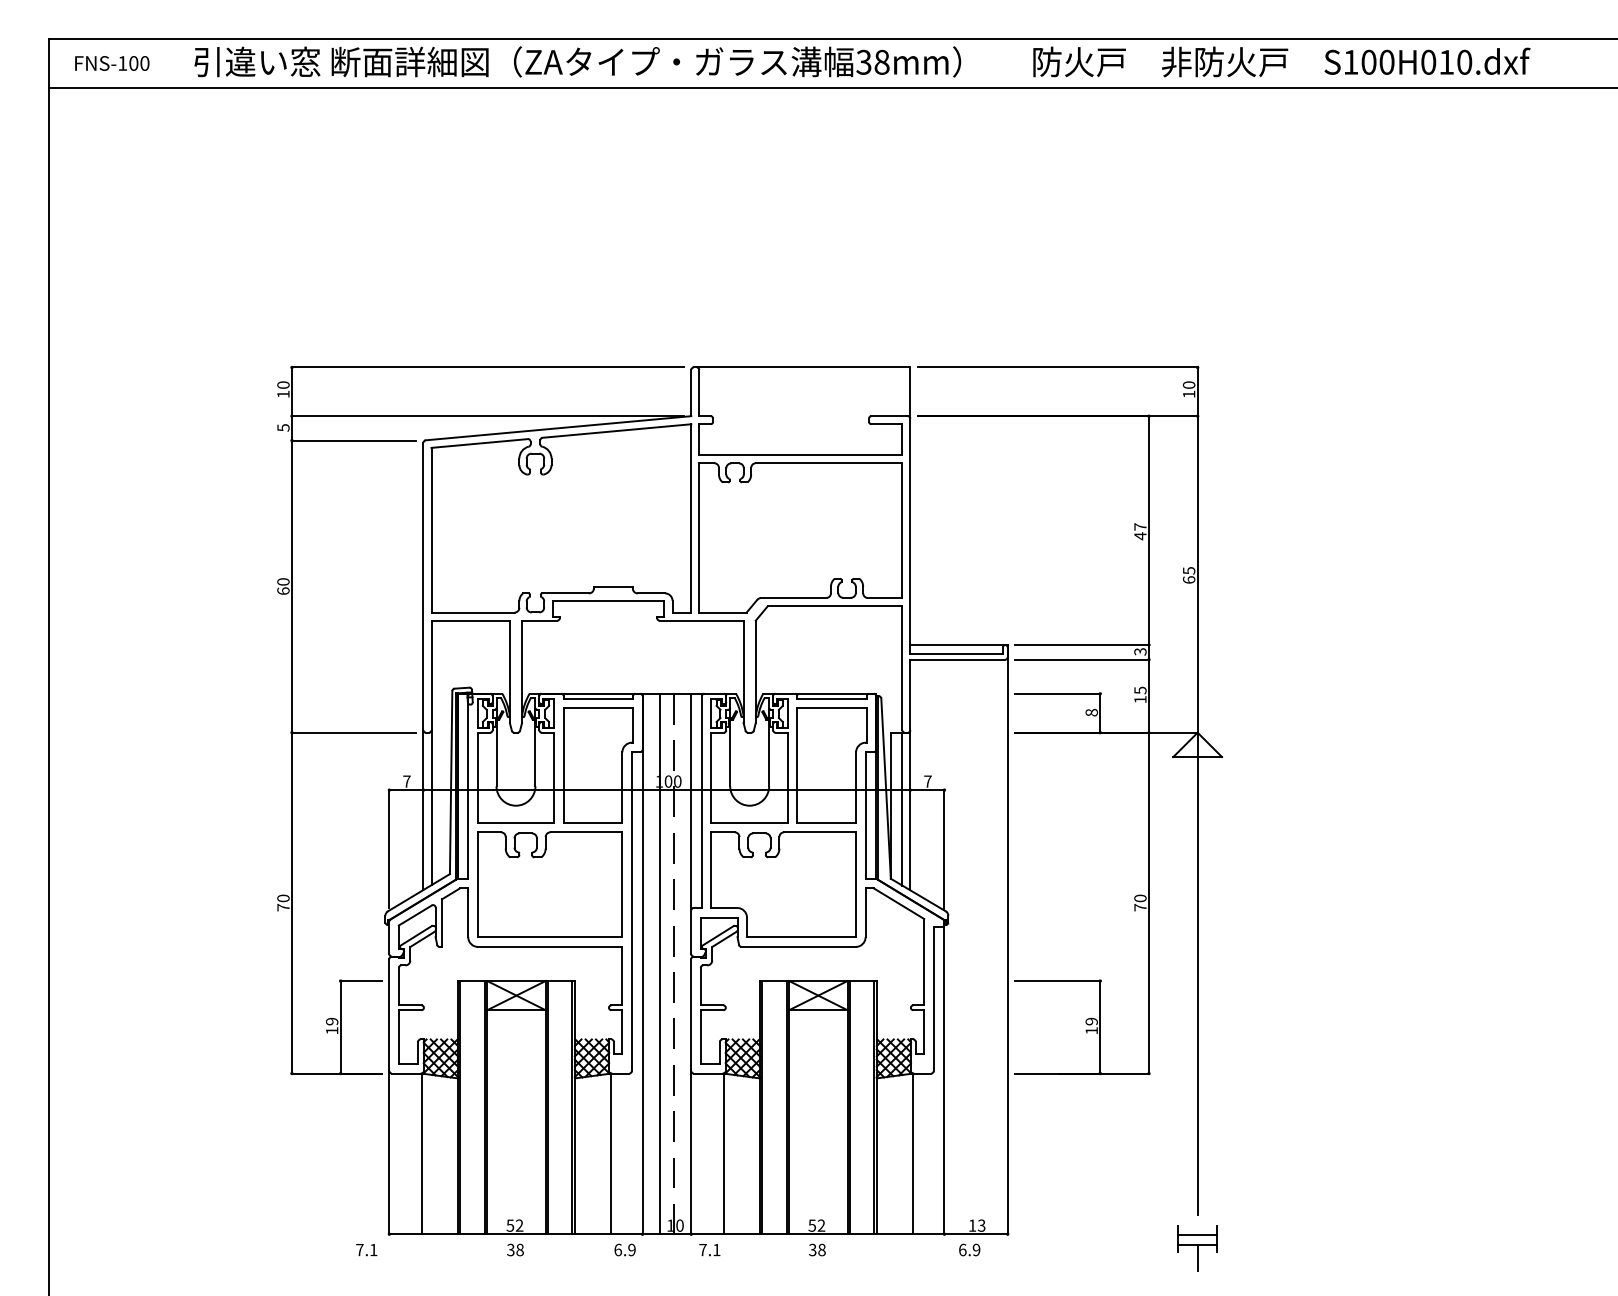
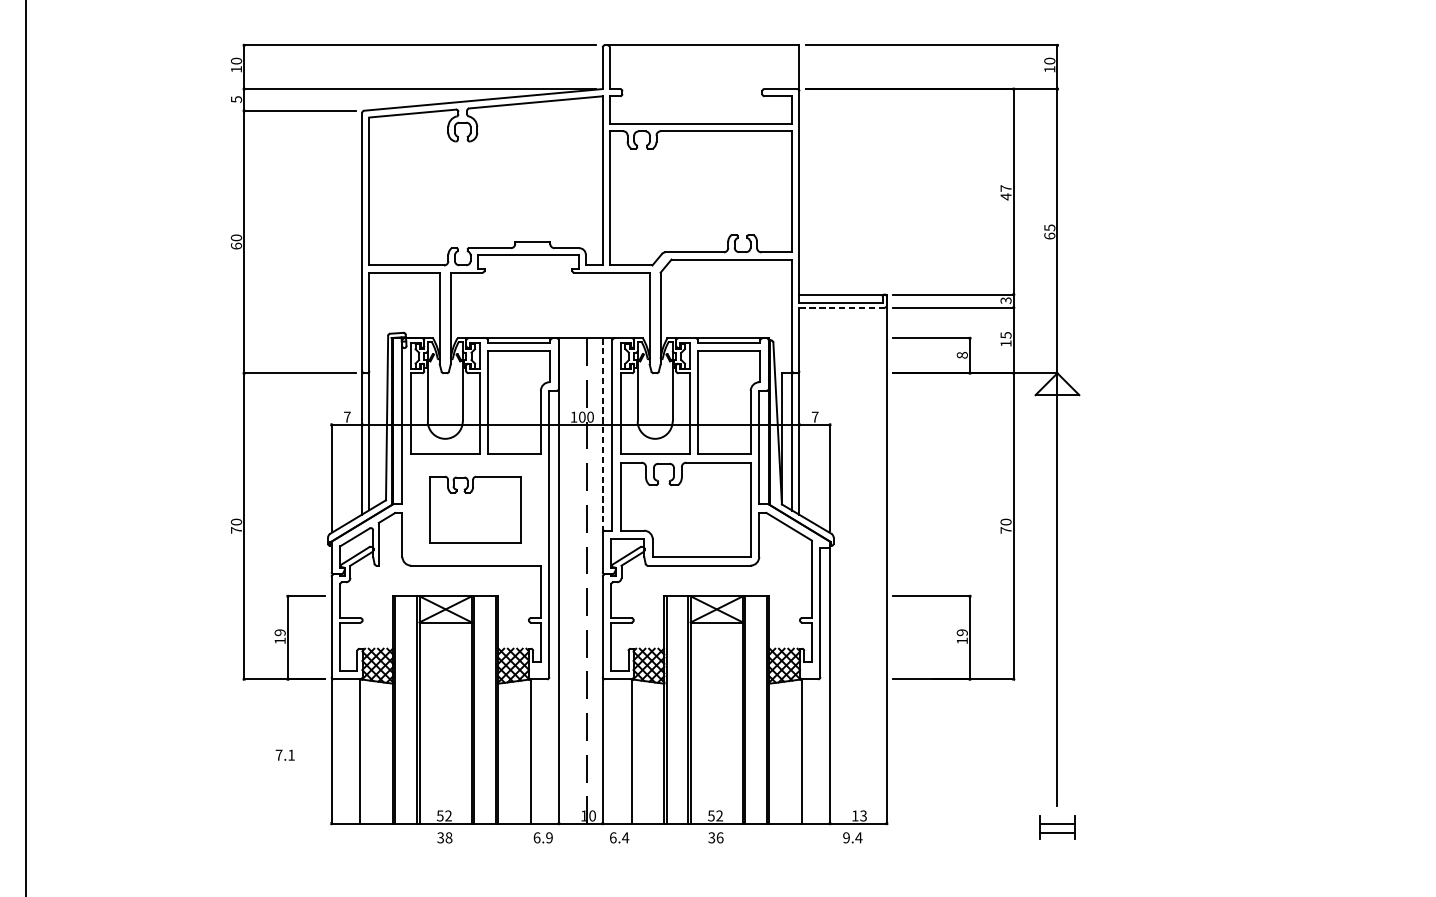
line: (958, 659) -> (842, 307), solid -> dashed
line: (691, 801) -> (602, 435), solid -> dashed
part: (549, 884) -> (475, 509), size x0.7
line: (659, 963) -> (574, 580), removed
text: (709, 1249) -> (619, 837), 7.1 -> 6.4
text: (821, 1249) -> (719, 837), 38 -> 36
text: (969, 1249) -> (852, 837), 6.9 -> 9.4
text: (366, 1250) -> (285, 755), moved
line: (1197, 1257) -> (1057, 844), removed

